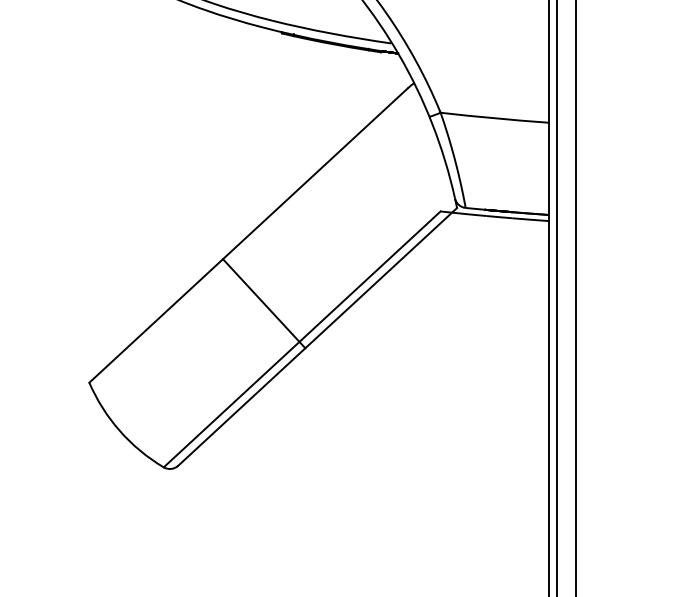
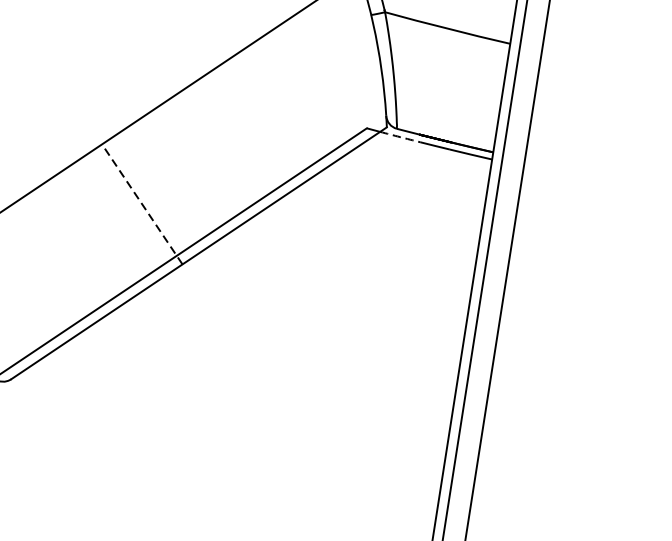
arc: (469, 214) -> (400, 137), solid -> dashed
line: (264, 303) -> (142, 204), solid -> dashed

